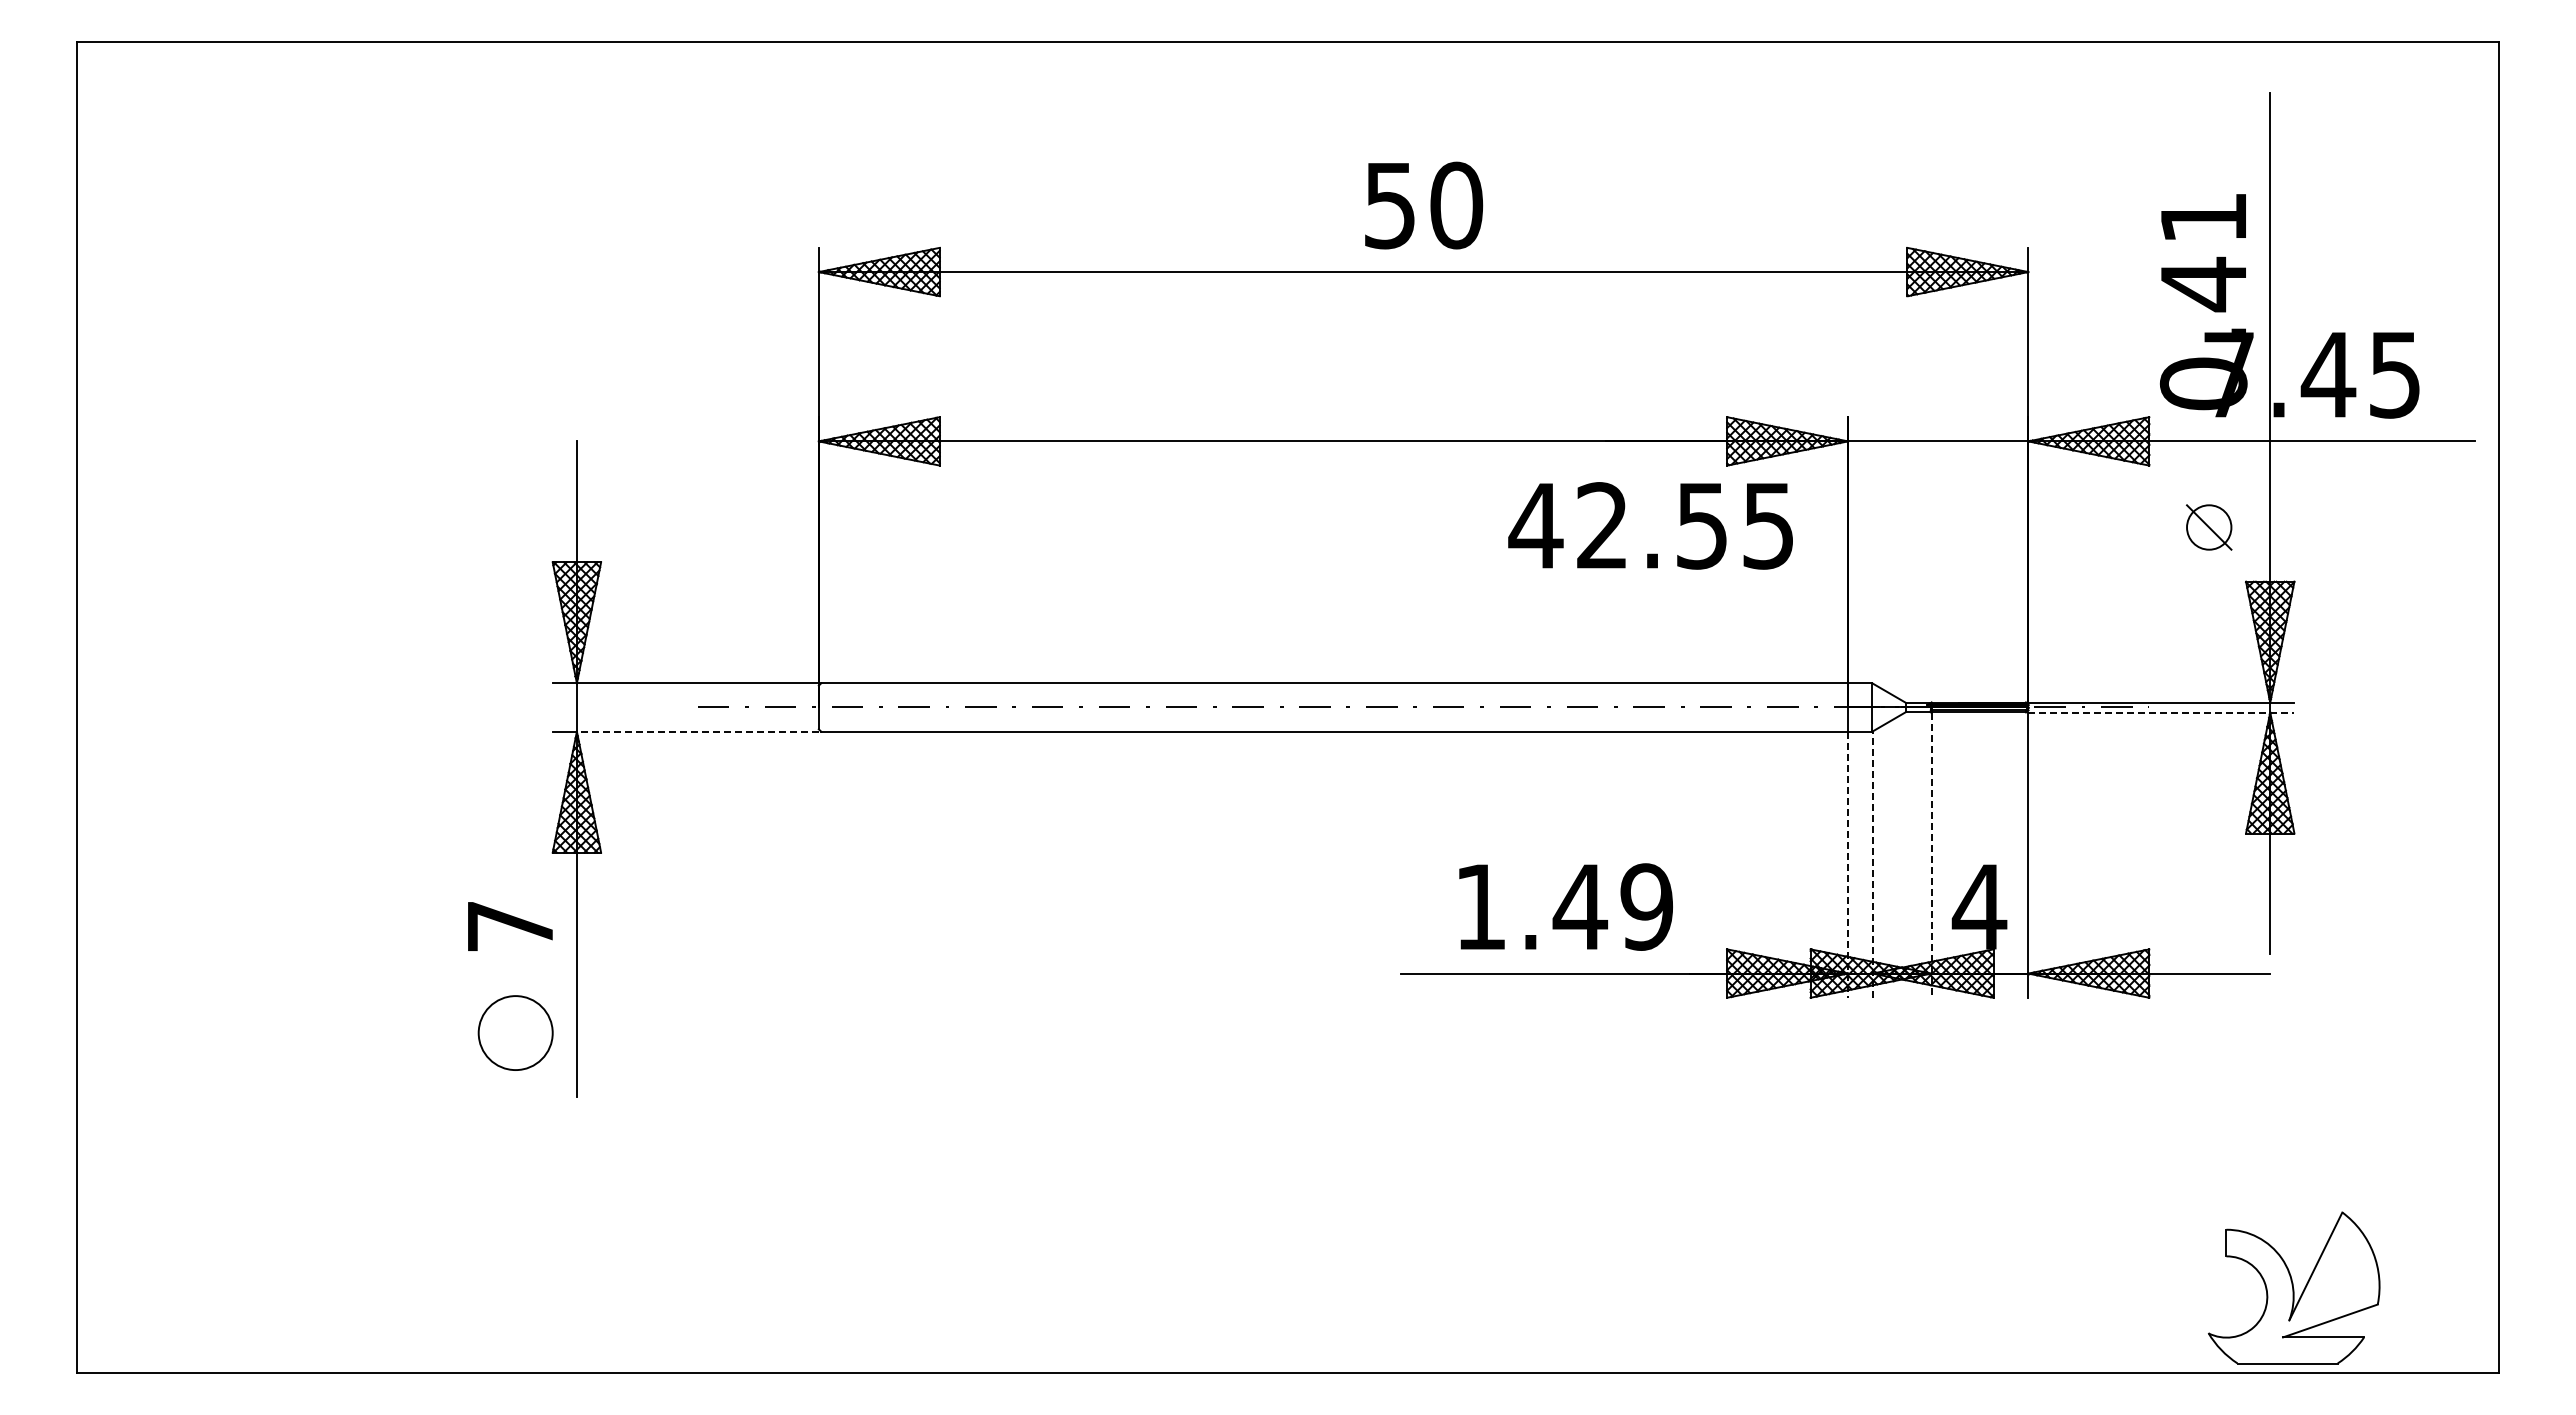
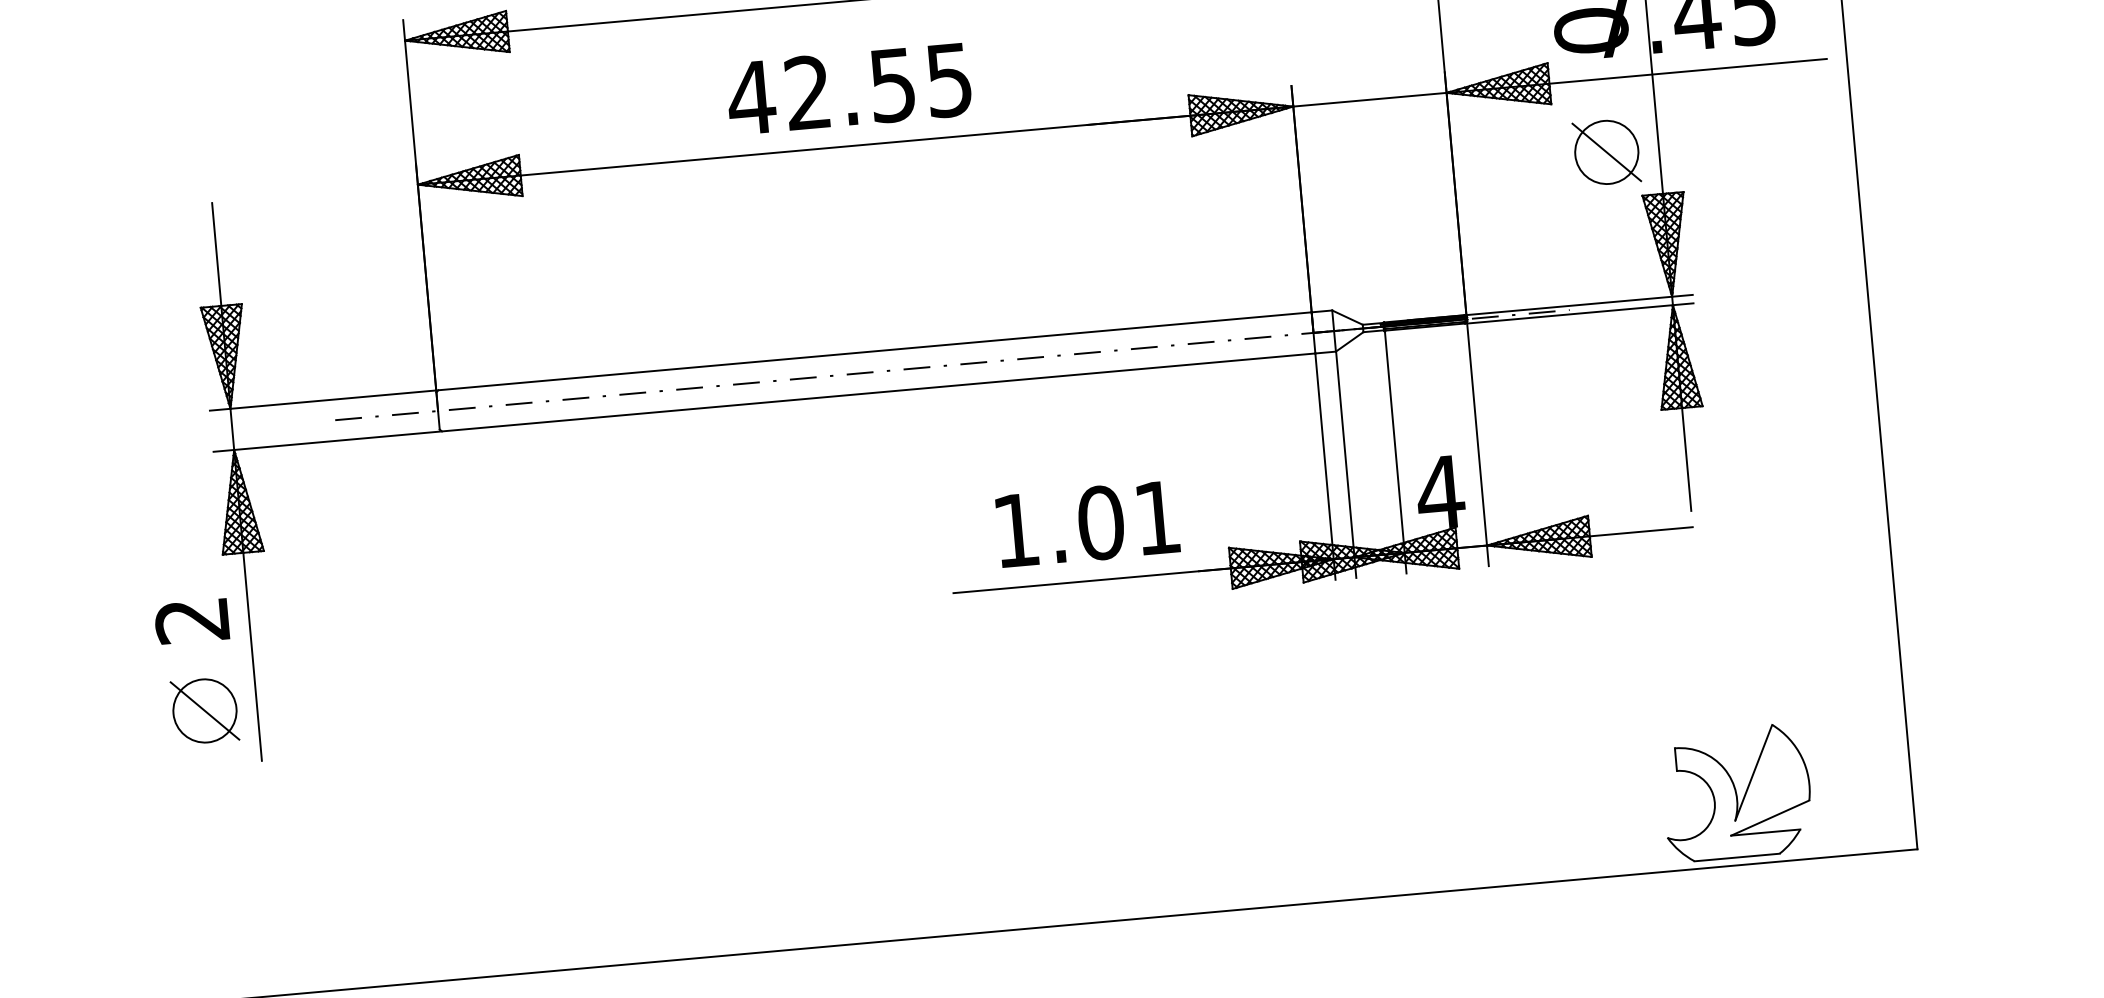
text: (1650, 525) -> (848, 88), moved
part: (2209, 527) -> (1607, 152), size x1.67
line: (2161, 712) -> (1580, 313), dashed -> solid
line: (697, 731) -> (336, 440), dashed -> solid
line: (1931, 855) -> (1395, 452), dashed -> solid
line: (1872, 864) -> (1346, 464), dashed -> solid
line: (1848, 865) -> (1325, 467), dashed -> solid
text: (1612, 906) -> (1128, 520), 1.49 -> 1.01
text: (509, 926) -> (191, 620), 7 -> 2
line: (515, 1033) -> (204, 711), added

